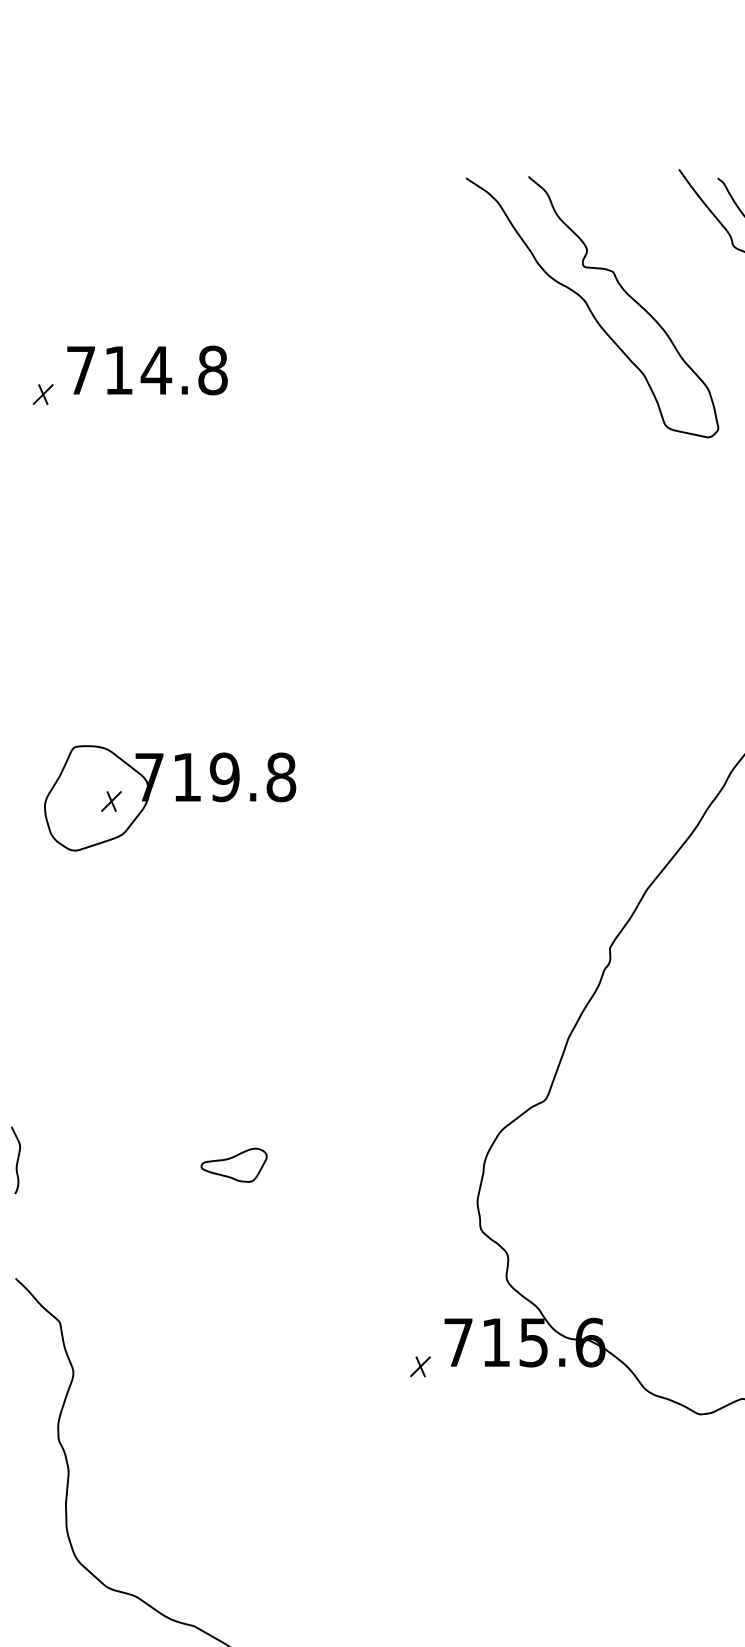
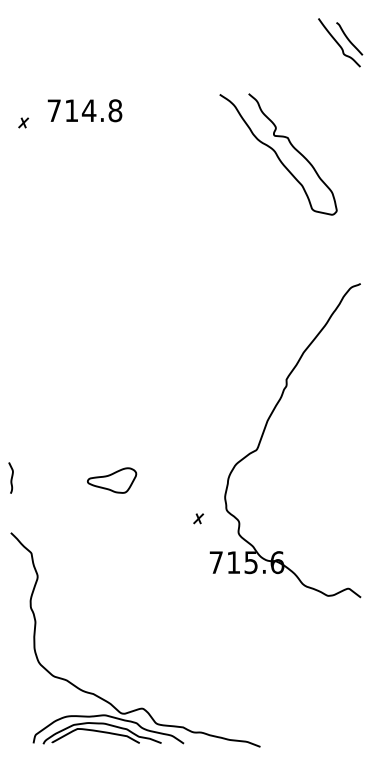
curve: (590, 307) -> (277, 154), moved
text: (146, 369) -> (84, 110), moved
part: (167, 799) -> (81, 310), removed
part: (234, 1163) -> (112, 479), size x1.6
part: (420, 1366) -> (198, 518), moved

